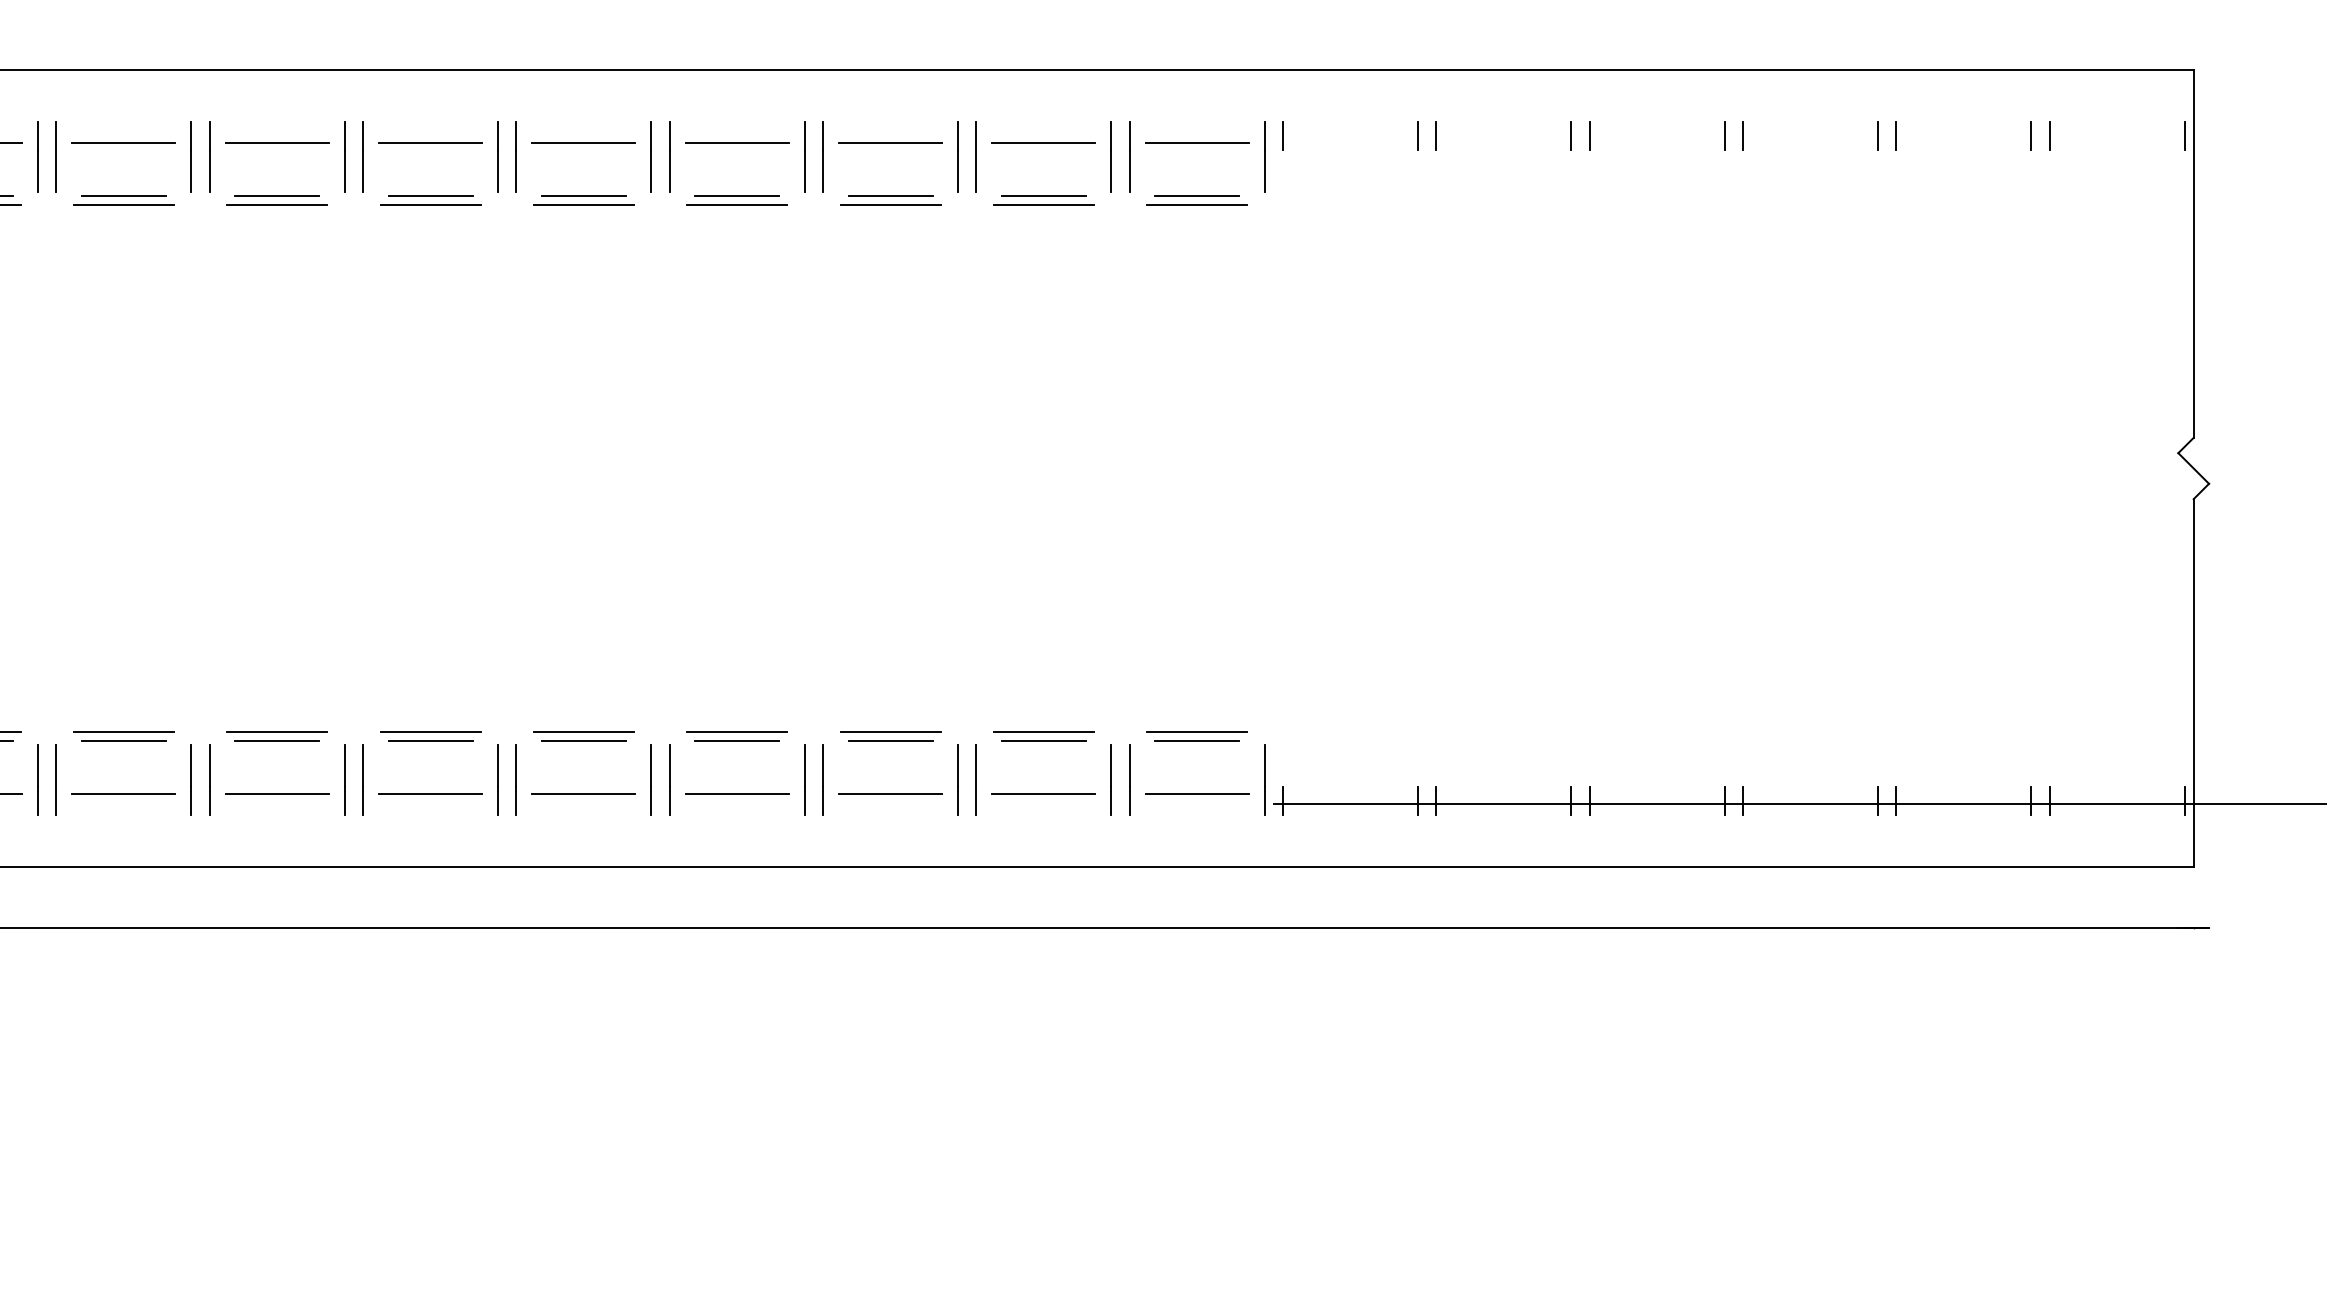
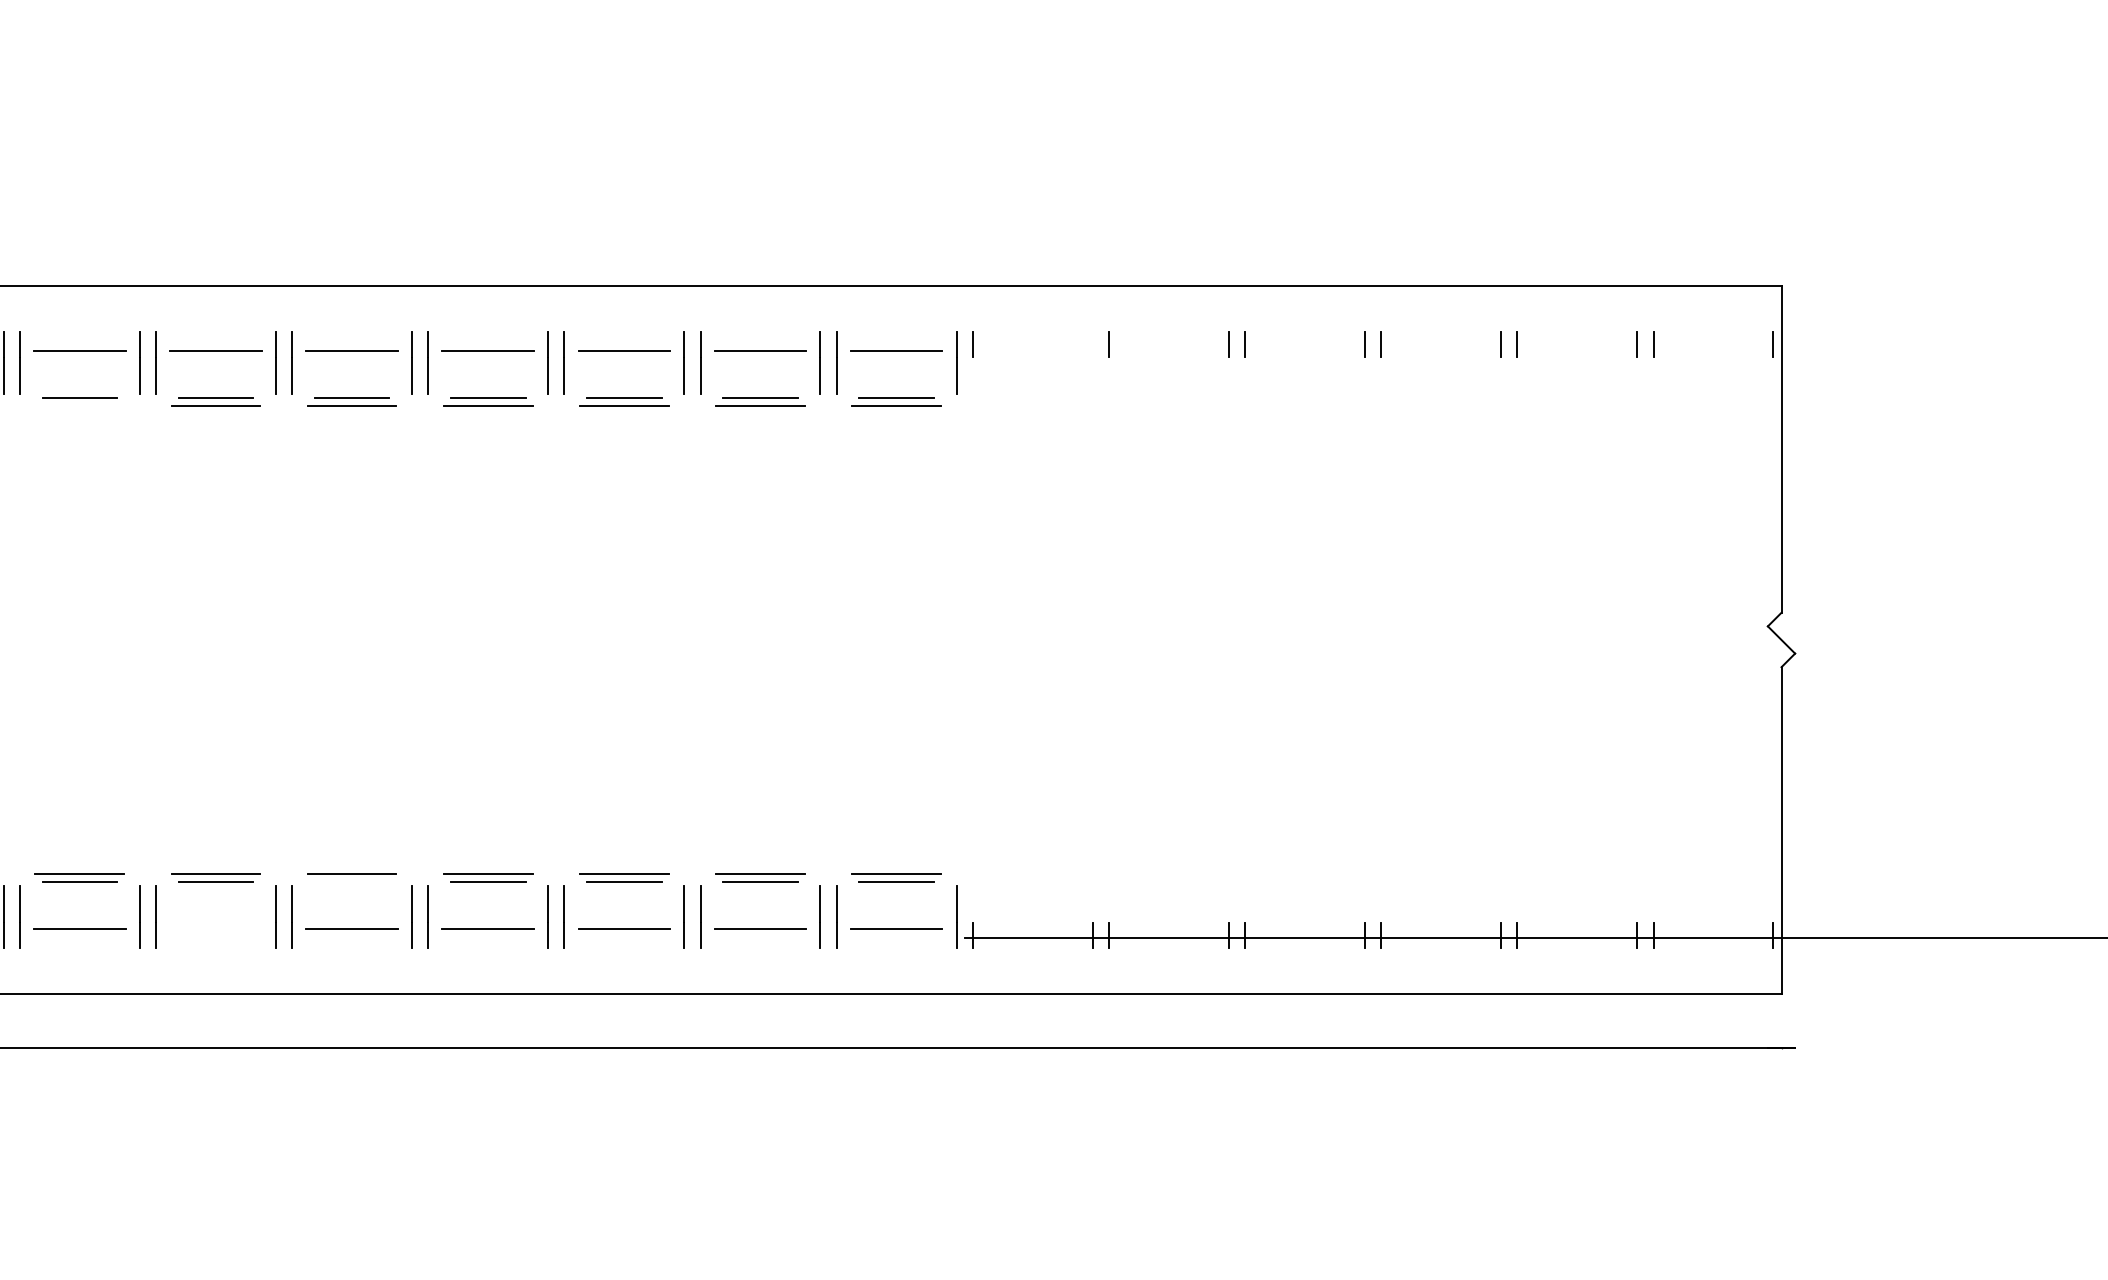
line: (1417, 135) -> (1092, 344), removed
line: (276, 205) -> (79, 406), removed
line: (583, 740) -> (351, 881), removed
line: (430, 793) -> (215, 928), removed

